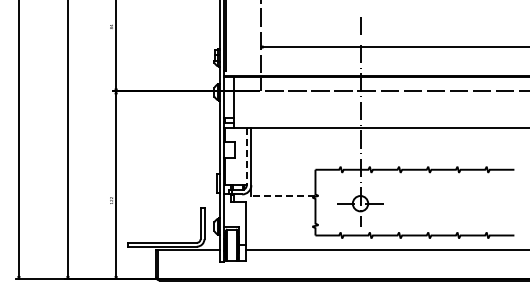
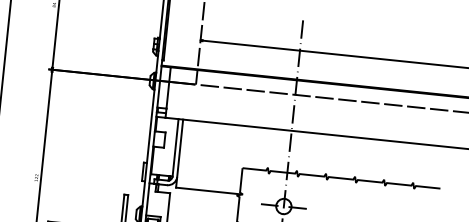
line: (246, 156) -> (175, 147), dashed -> solid
line: (282, 196) -> (207, 191), dashed -> solid

